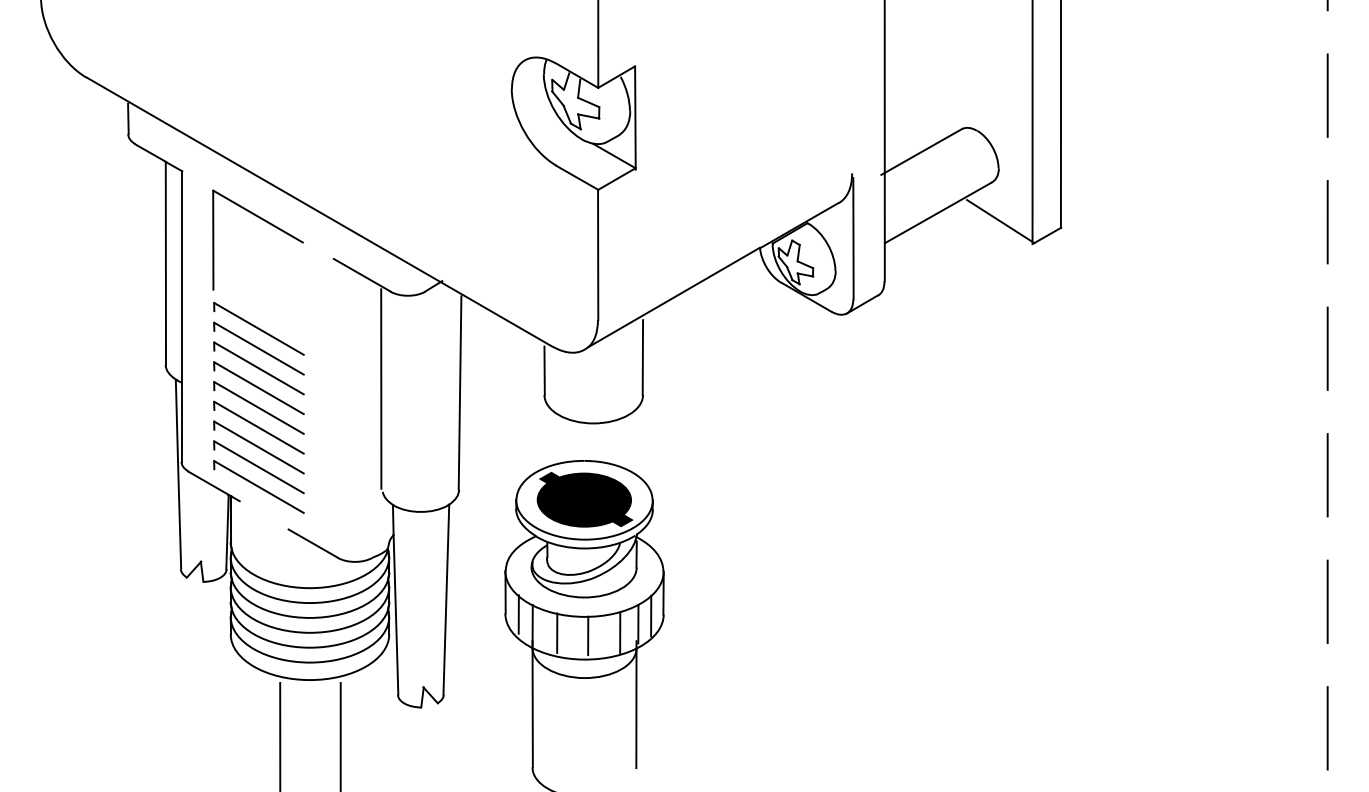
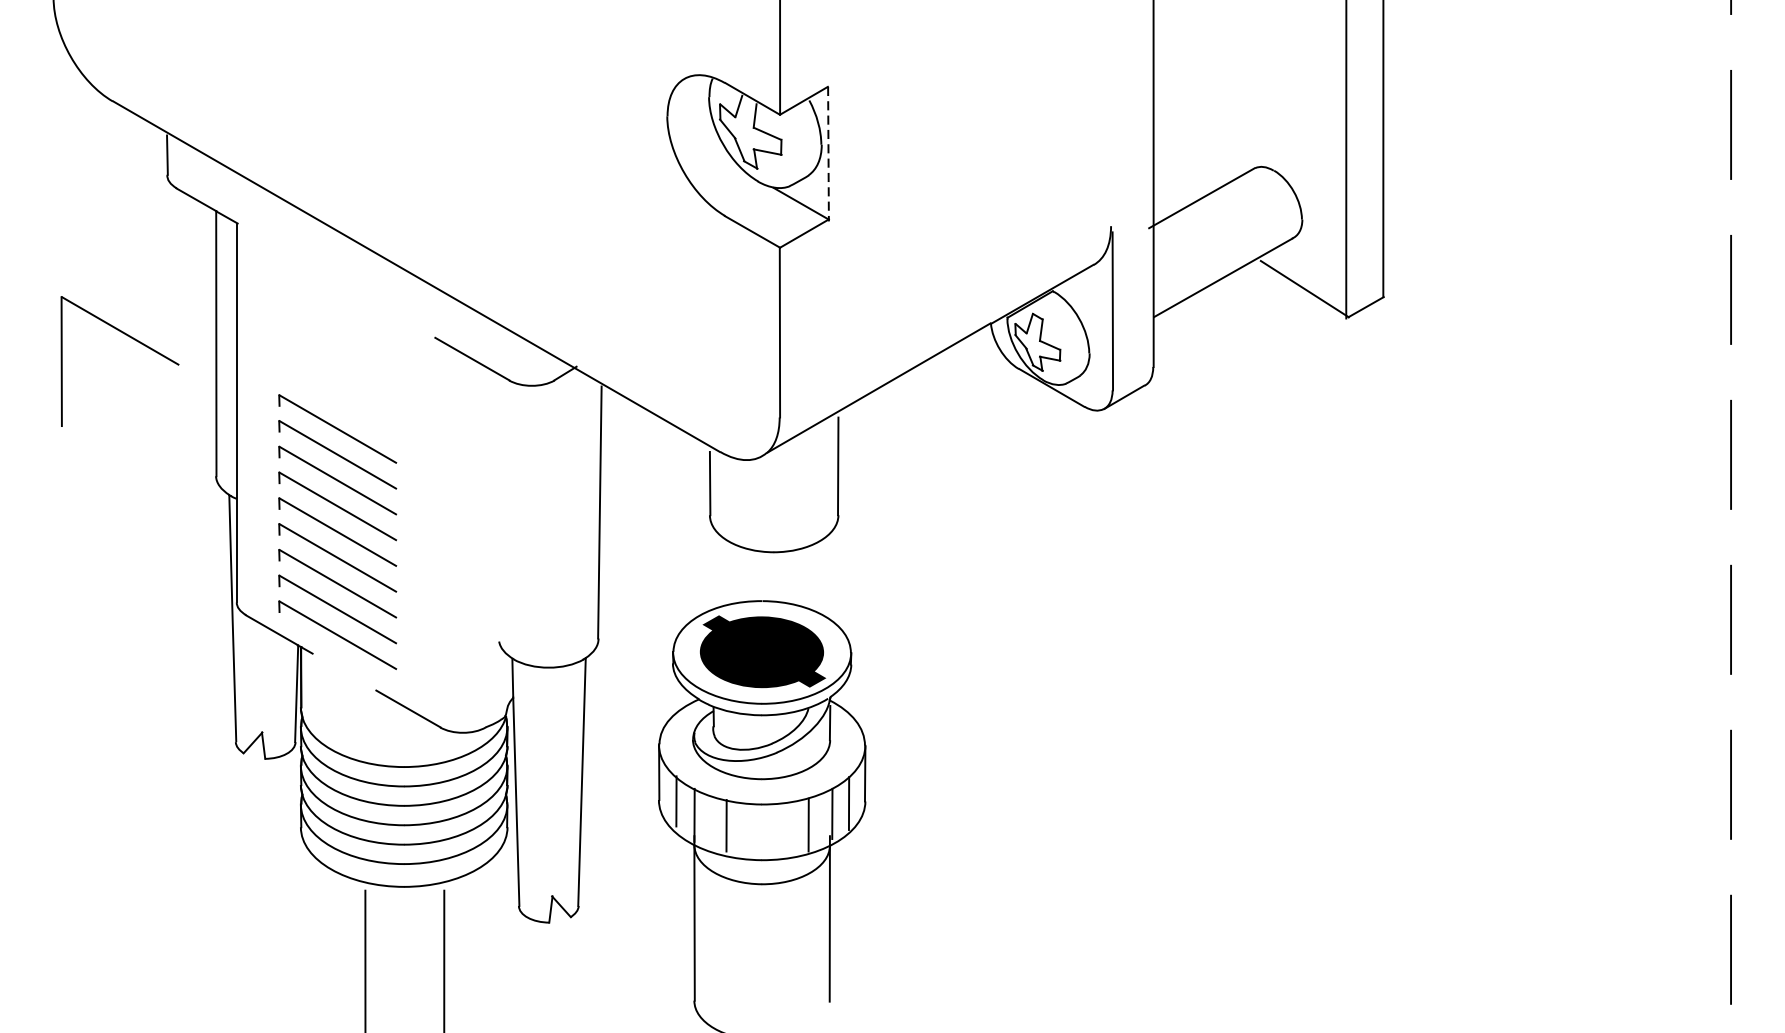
line: (635, 118) -> (828, 154), solid -> dashed
part: (267, 223) -> (132, 339), moved
line: (381, 388) -> (497, 506), removed
line: (588, 635) -> (767, 828), removed

